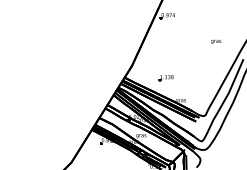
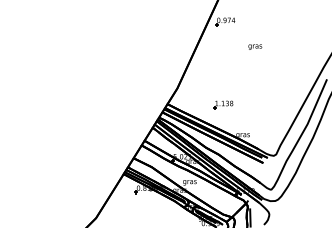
text: (216, 41) -> (255, 46), moved

